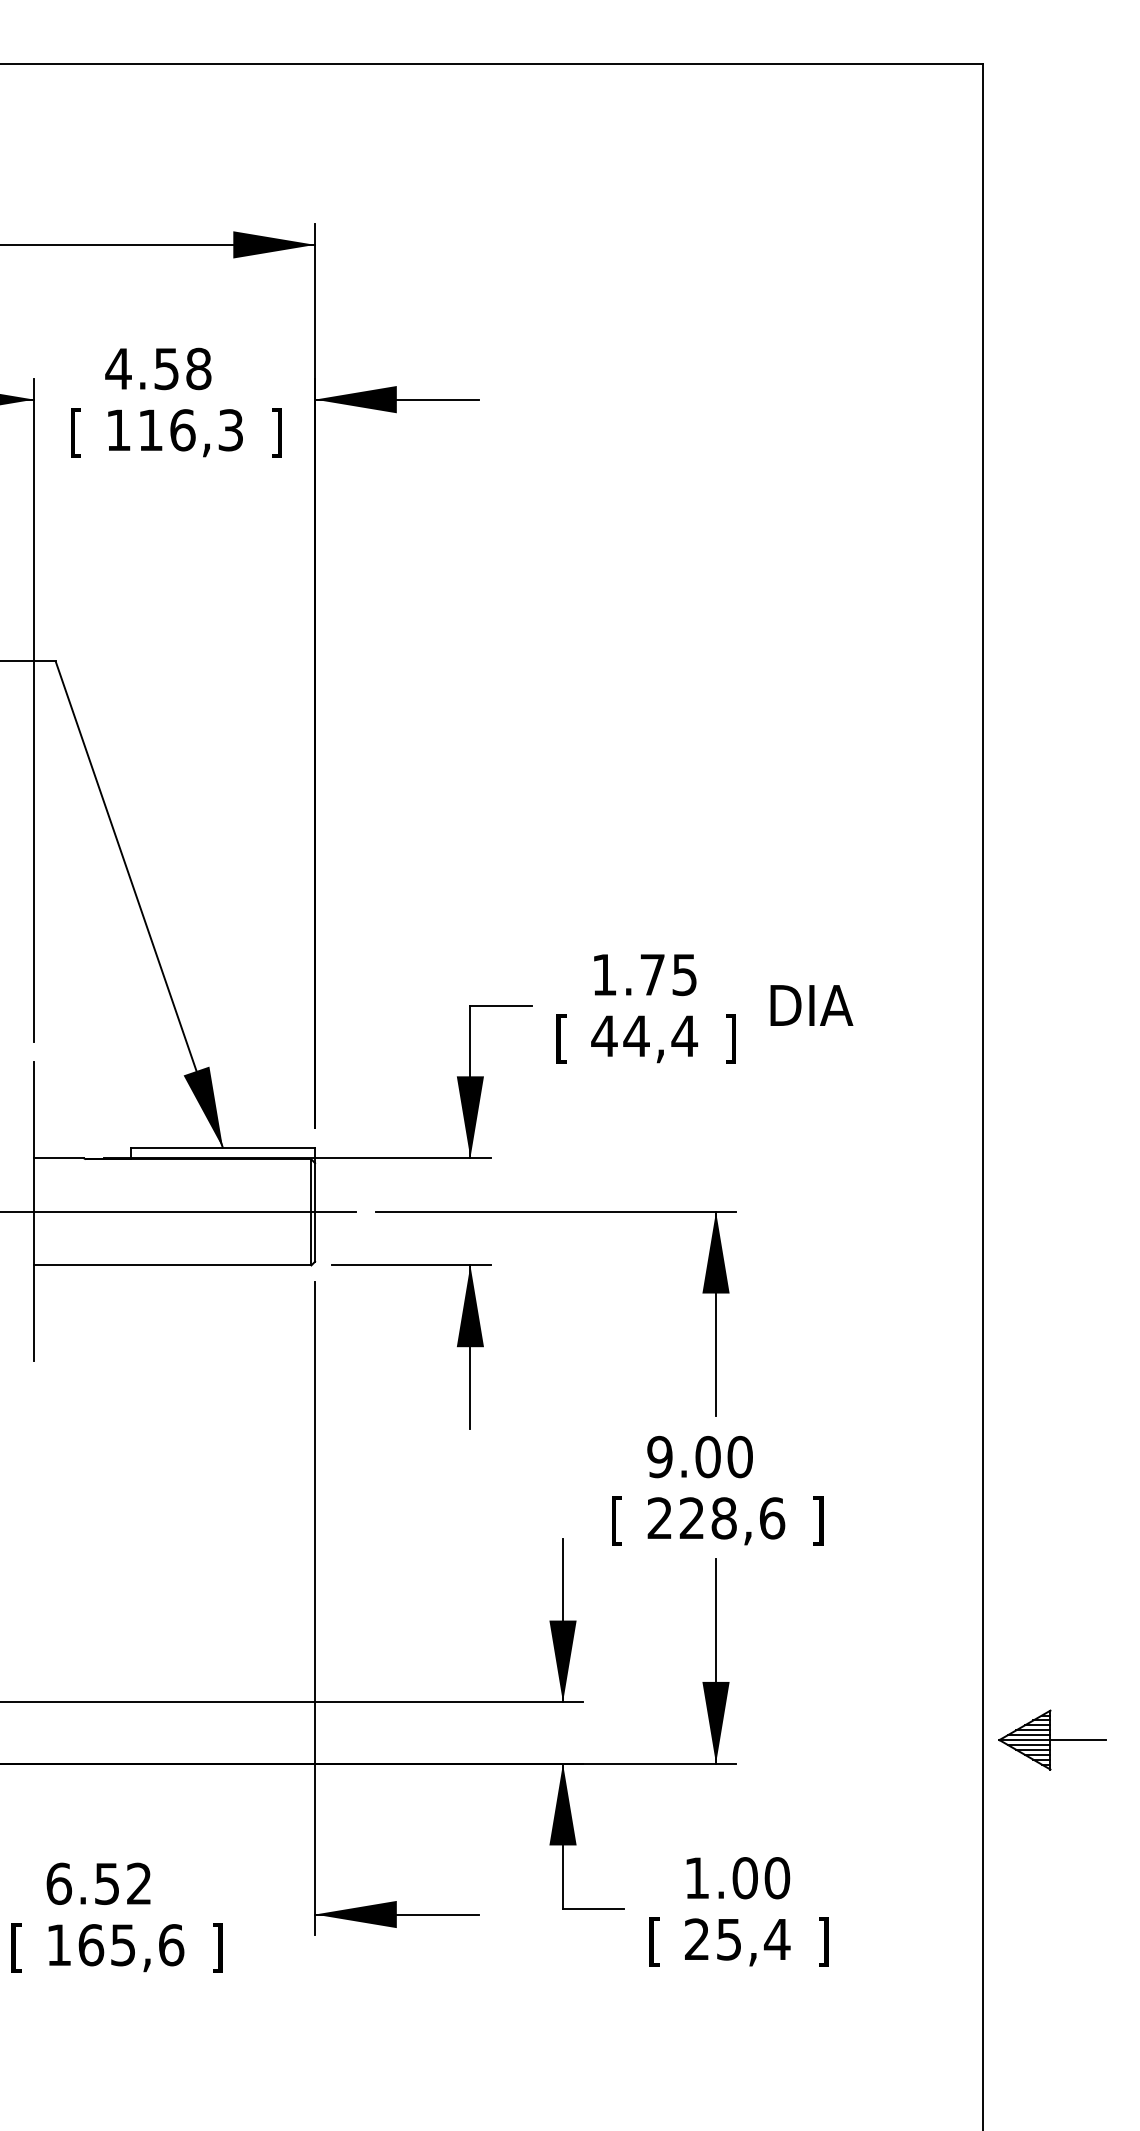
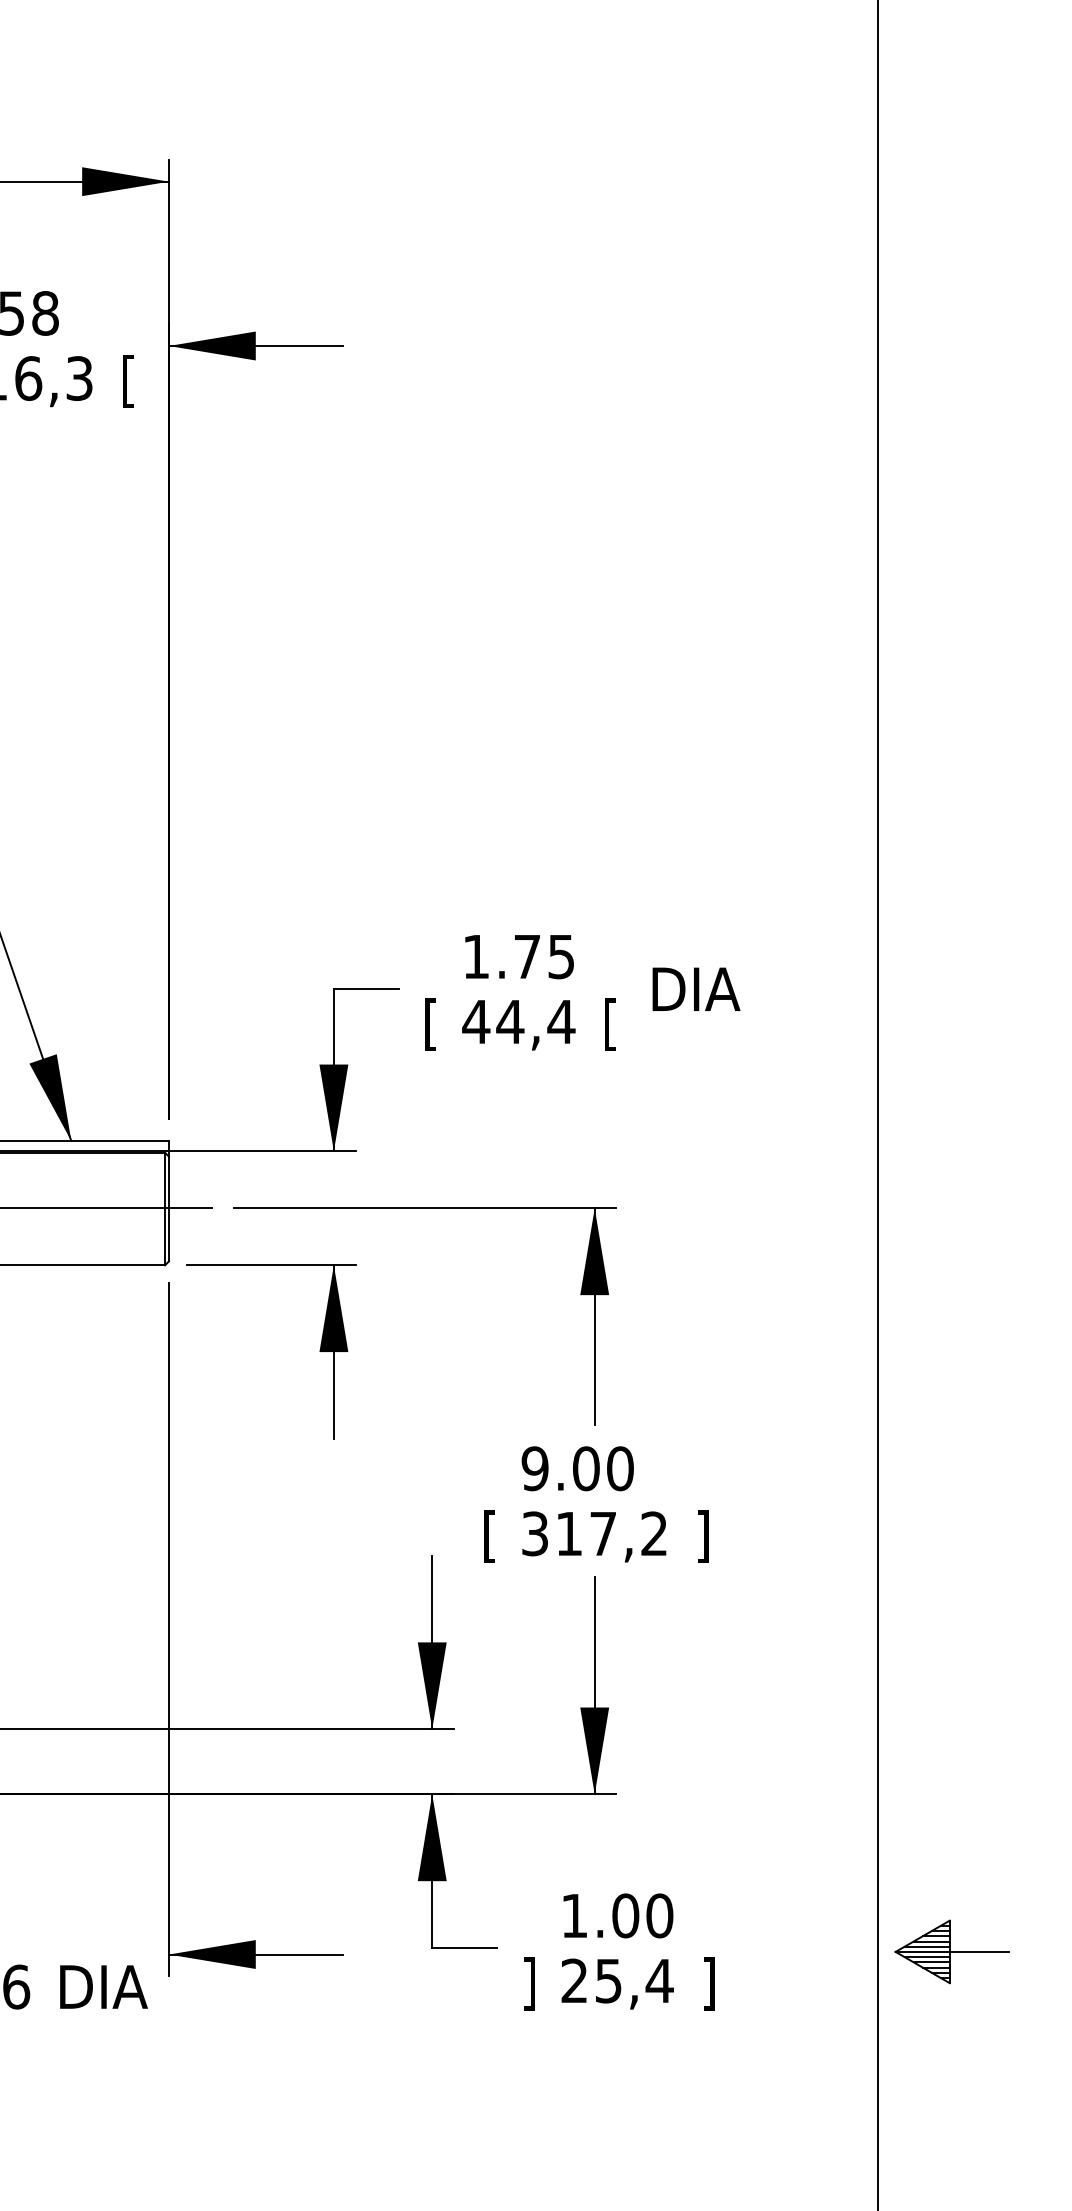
text: (276, 432) -> (128, 380), ] -> [
text: (730, 1038) -> (610, 1024), ] -> [
text: (716, 1518) -> (595, 1534), 228,6 -> 317,2
part: (1052, 1739) -> (951, 1951), moved
text: (654, 1941) -> (529, 1983), [ -> ]
text: (253, 1947) -> (103, 1989), ] -> DIA

